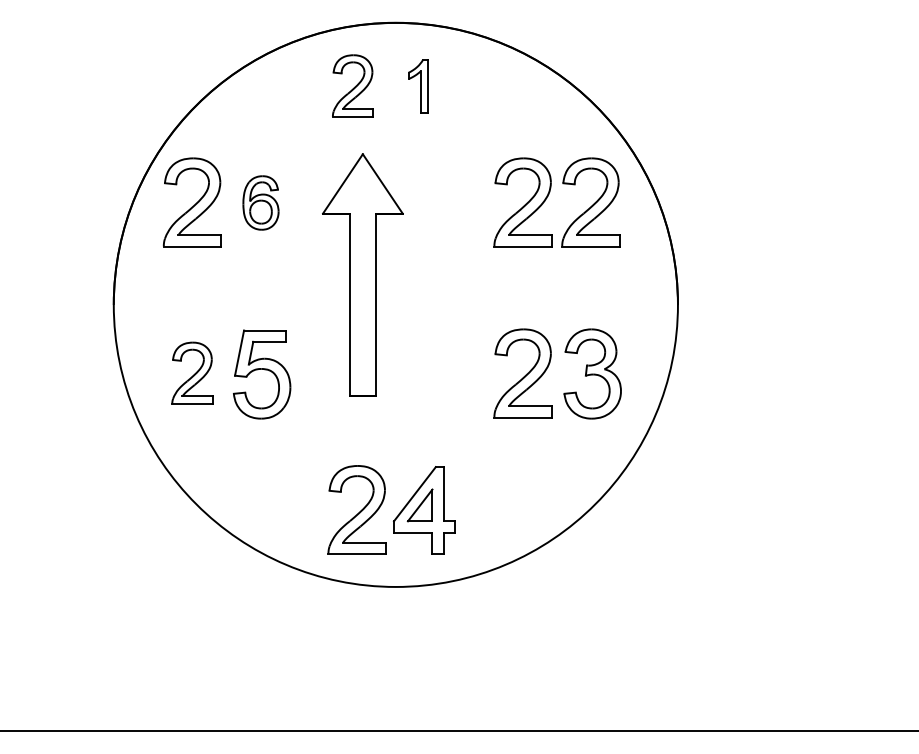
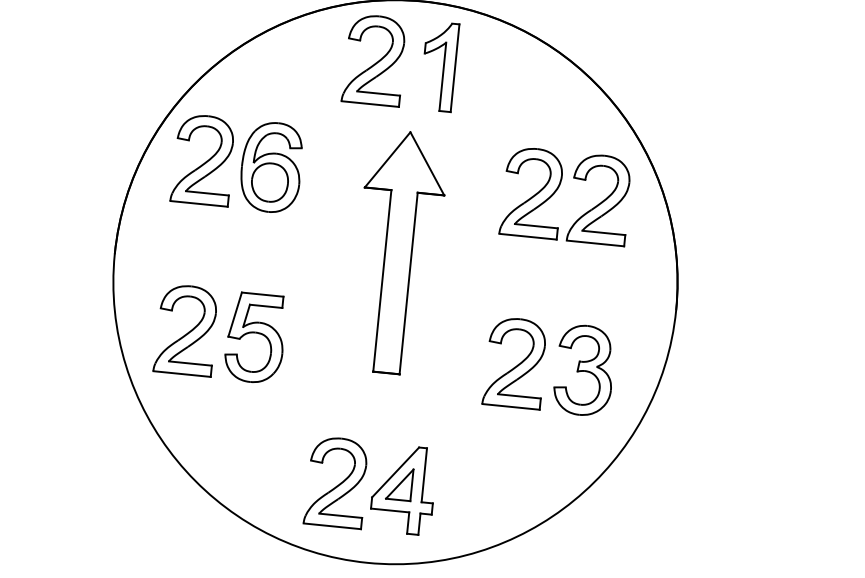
part: (352, 85) -> (374, 59), size x1.43
part: (417, 85) -> (438, 66), size x1.67
part: (260, 202) -> (270, 166), size x1.67
part: (362, 274) -> (398, 251), moved
part: (191, 373) -> (185, 330), size x1.43

